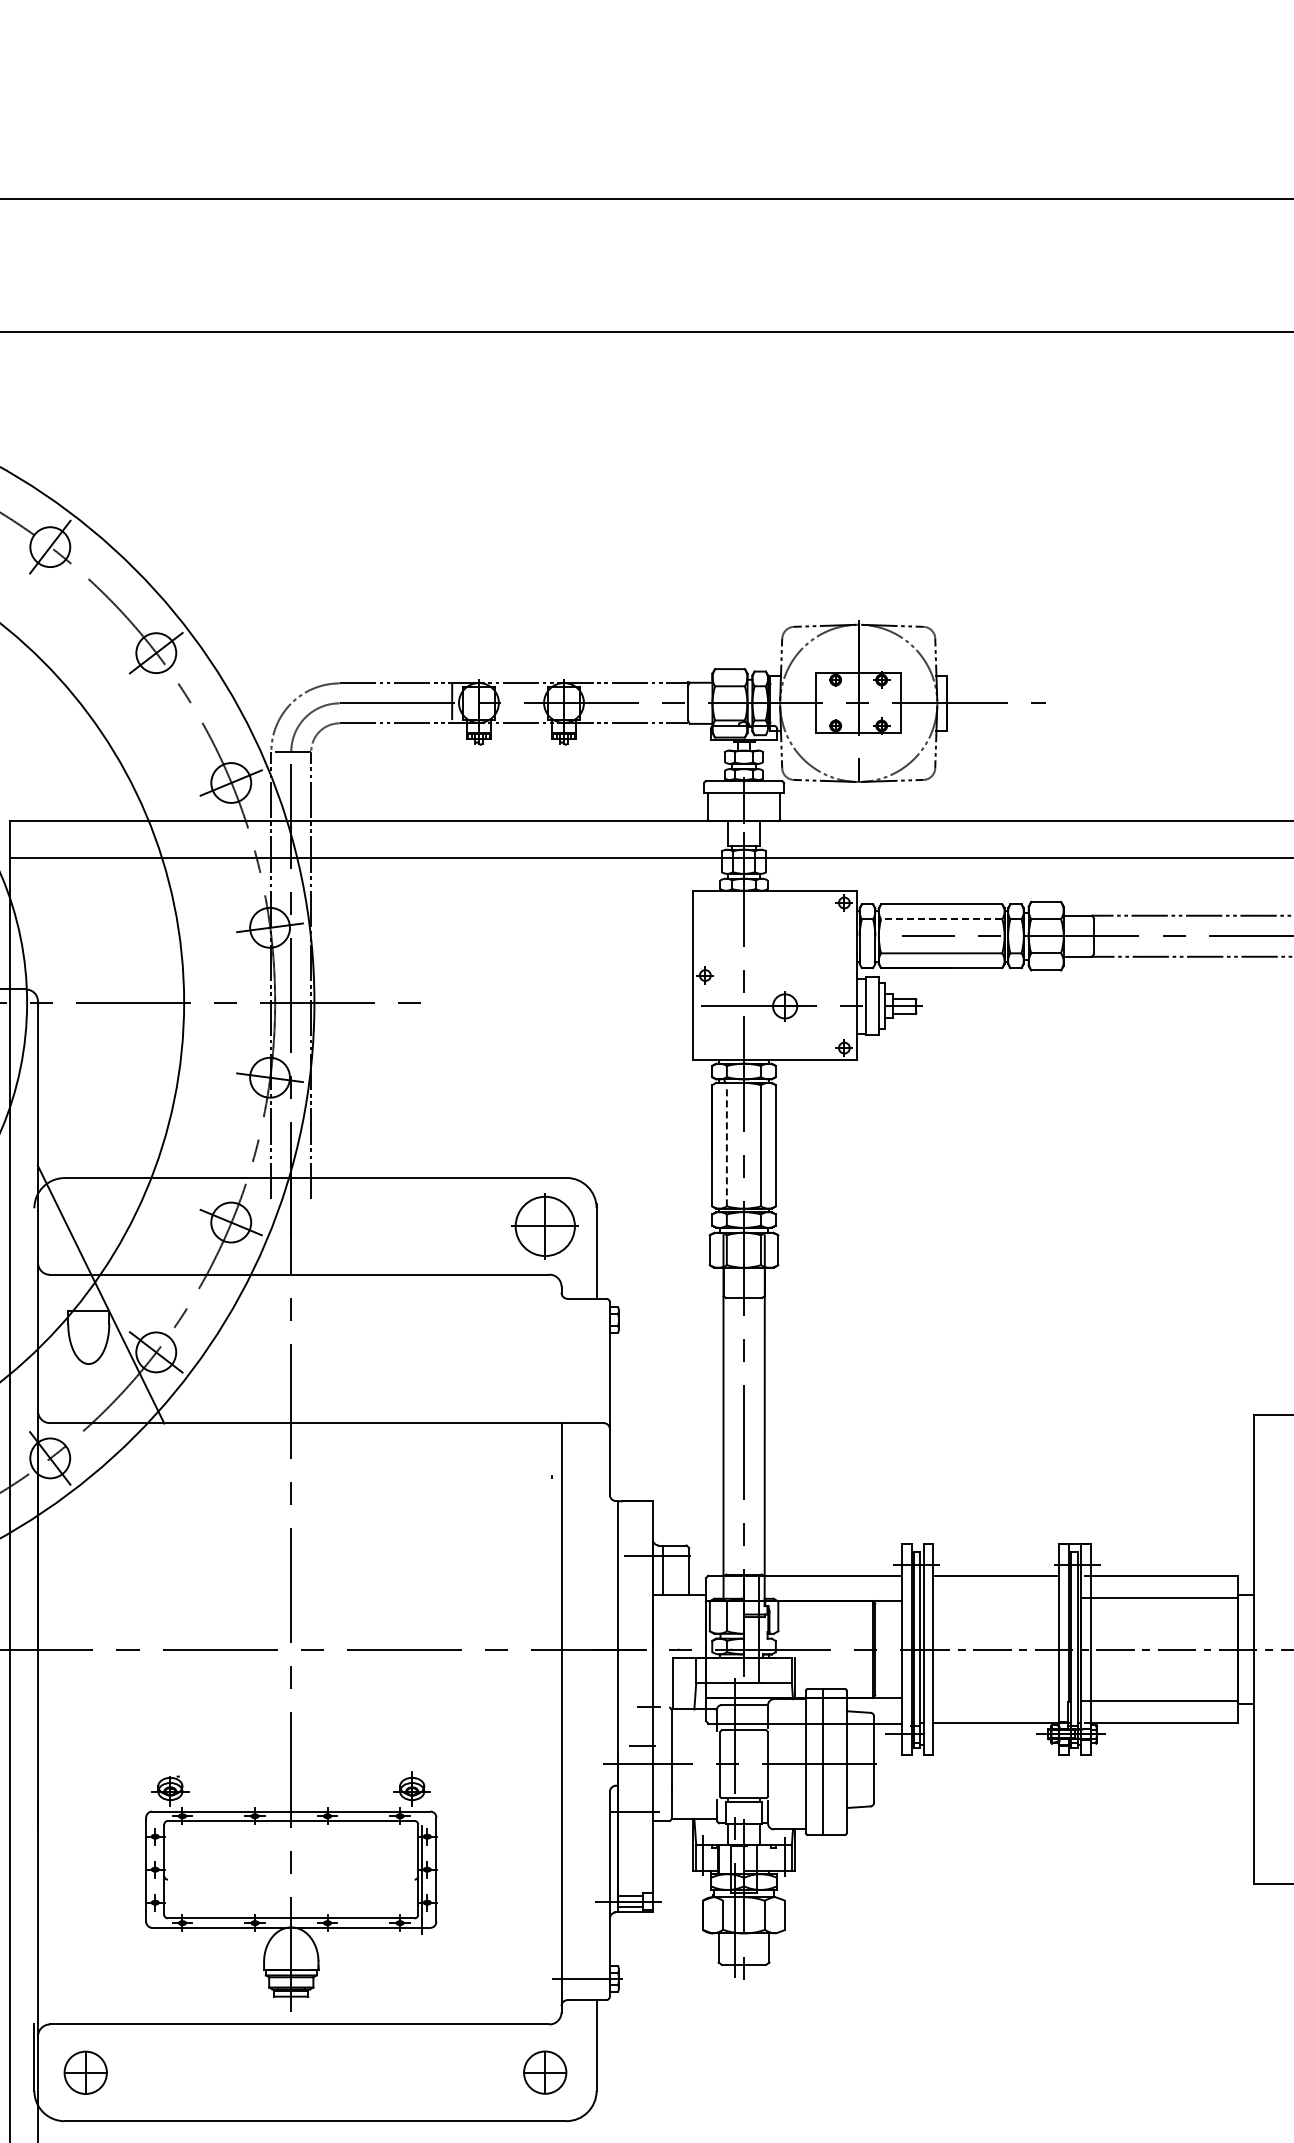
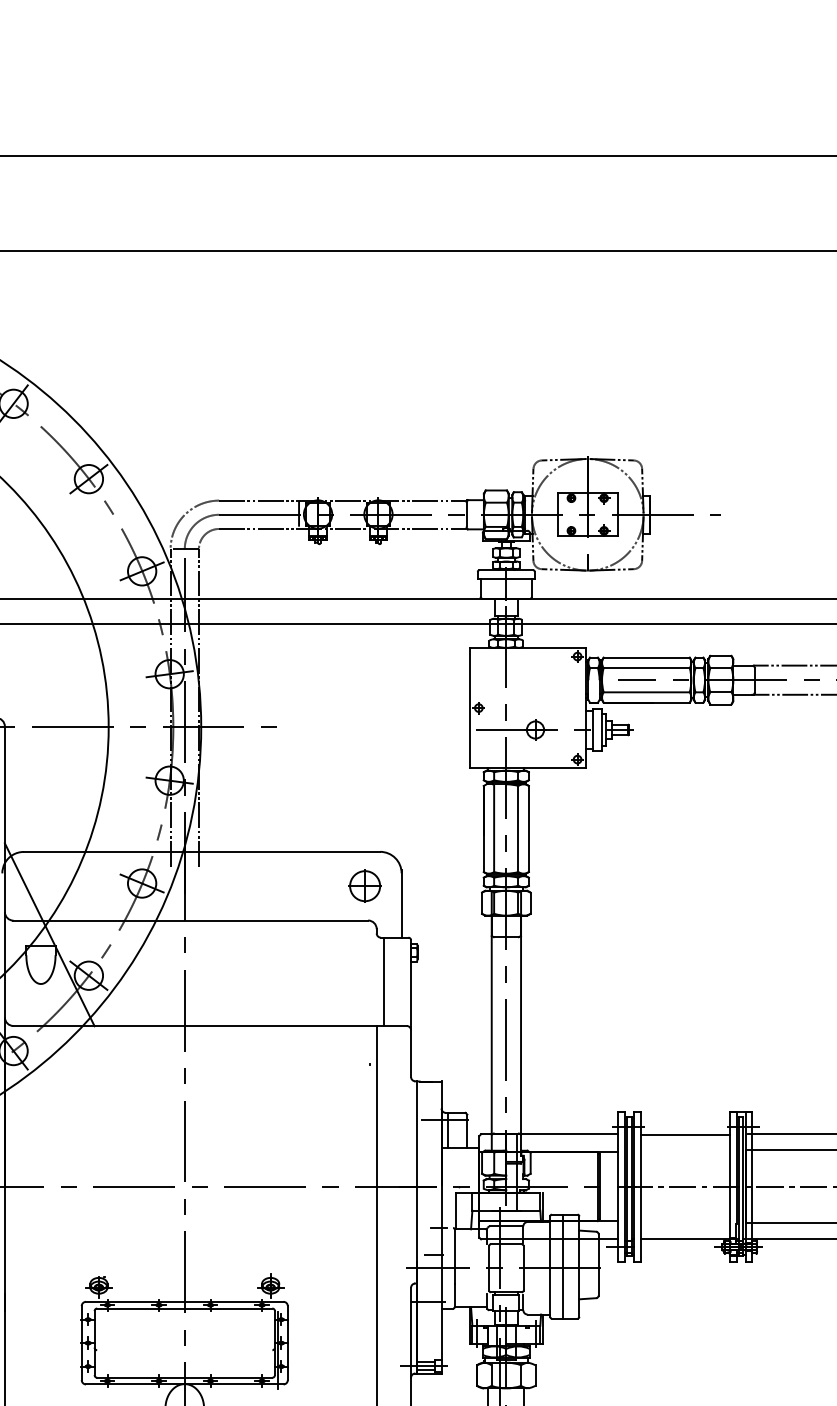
line: (941, 919) -> (646, 668), dashed -> solid
line: (726, 1145) -> (493, 828), dashed -> solid
part: (544, 1225) -> (364, 885), size x0.71
line: (571, 1360) -> (383, 981), added

